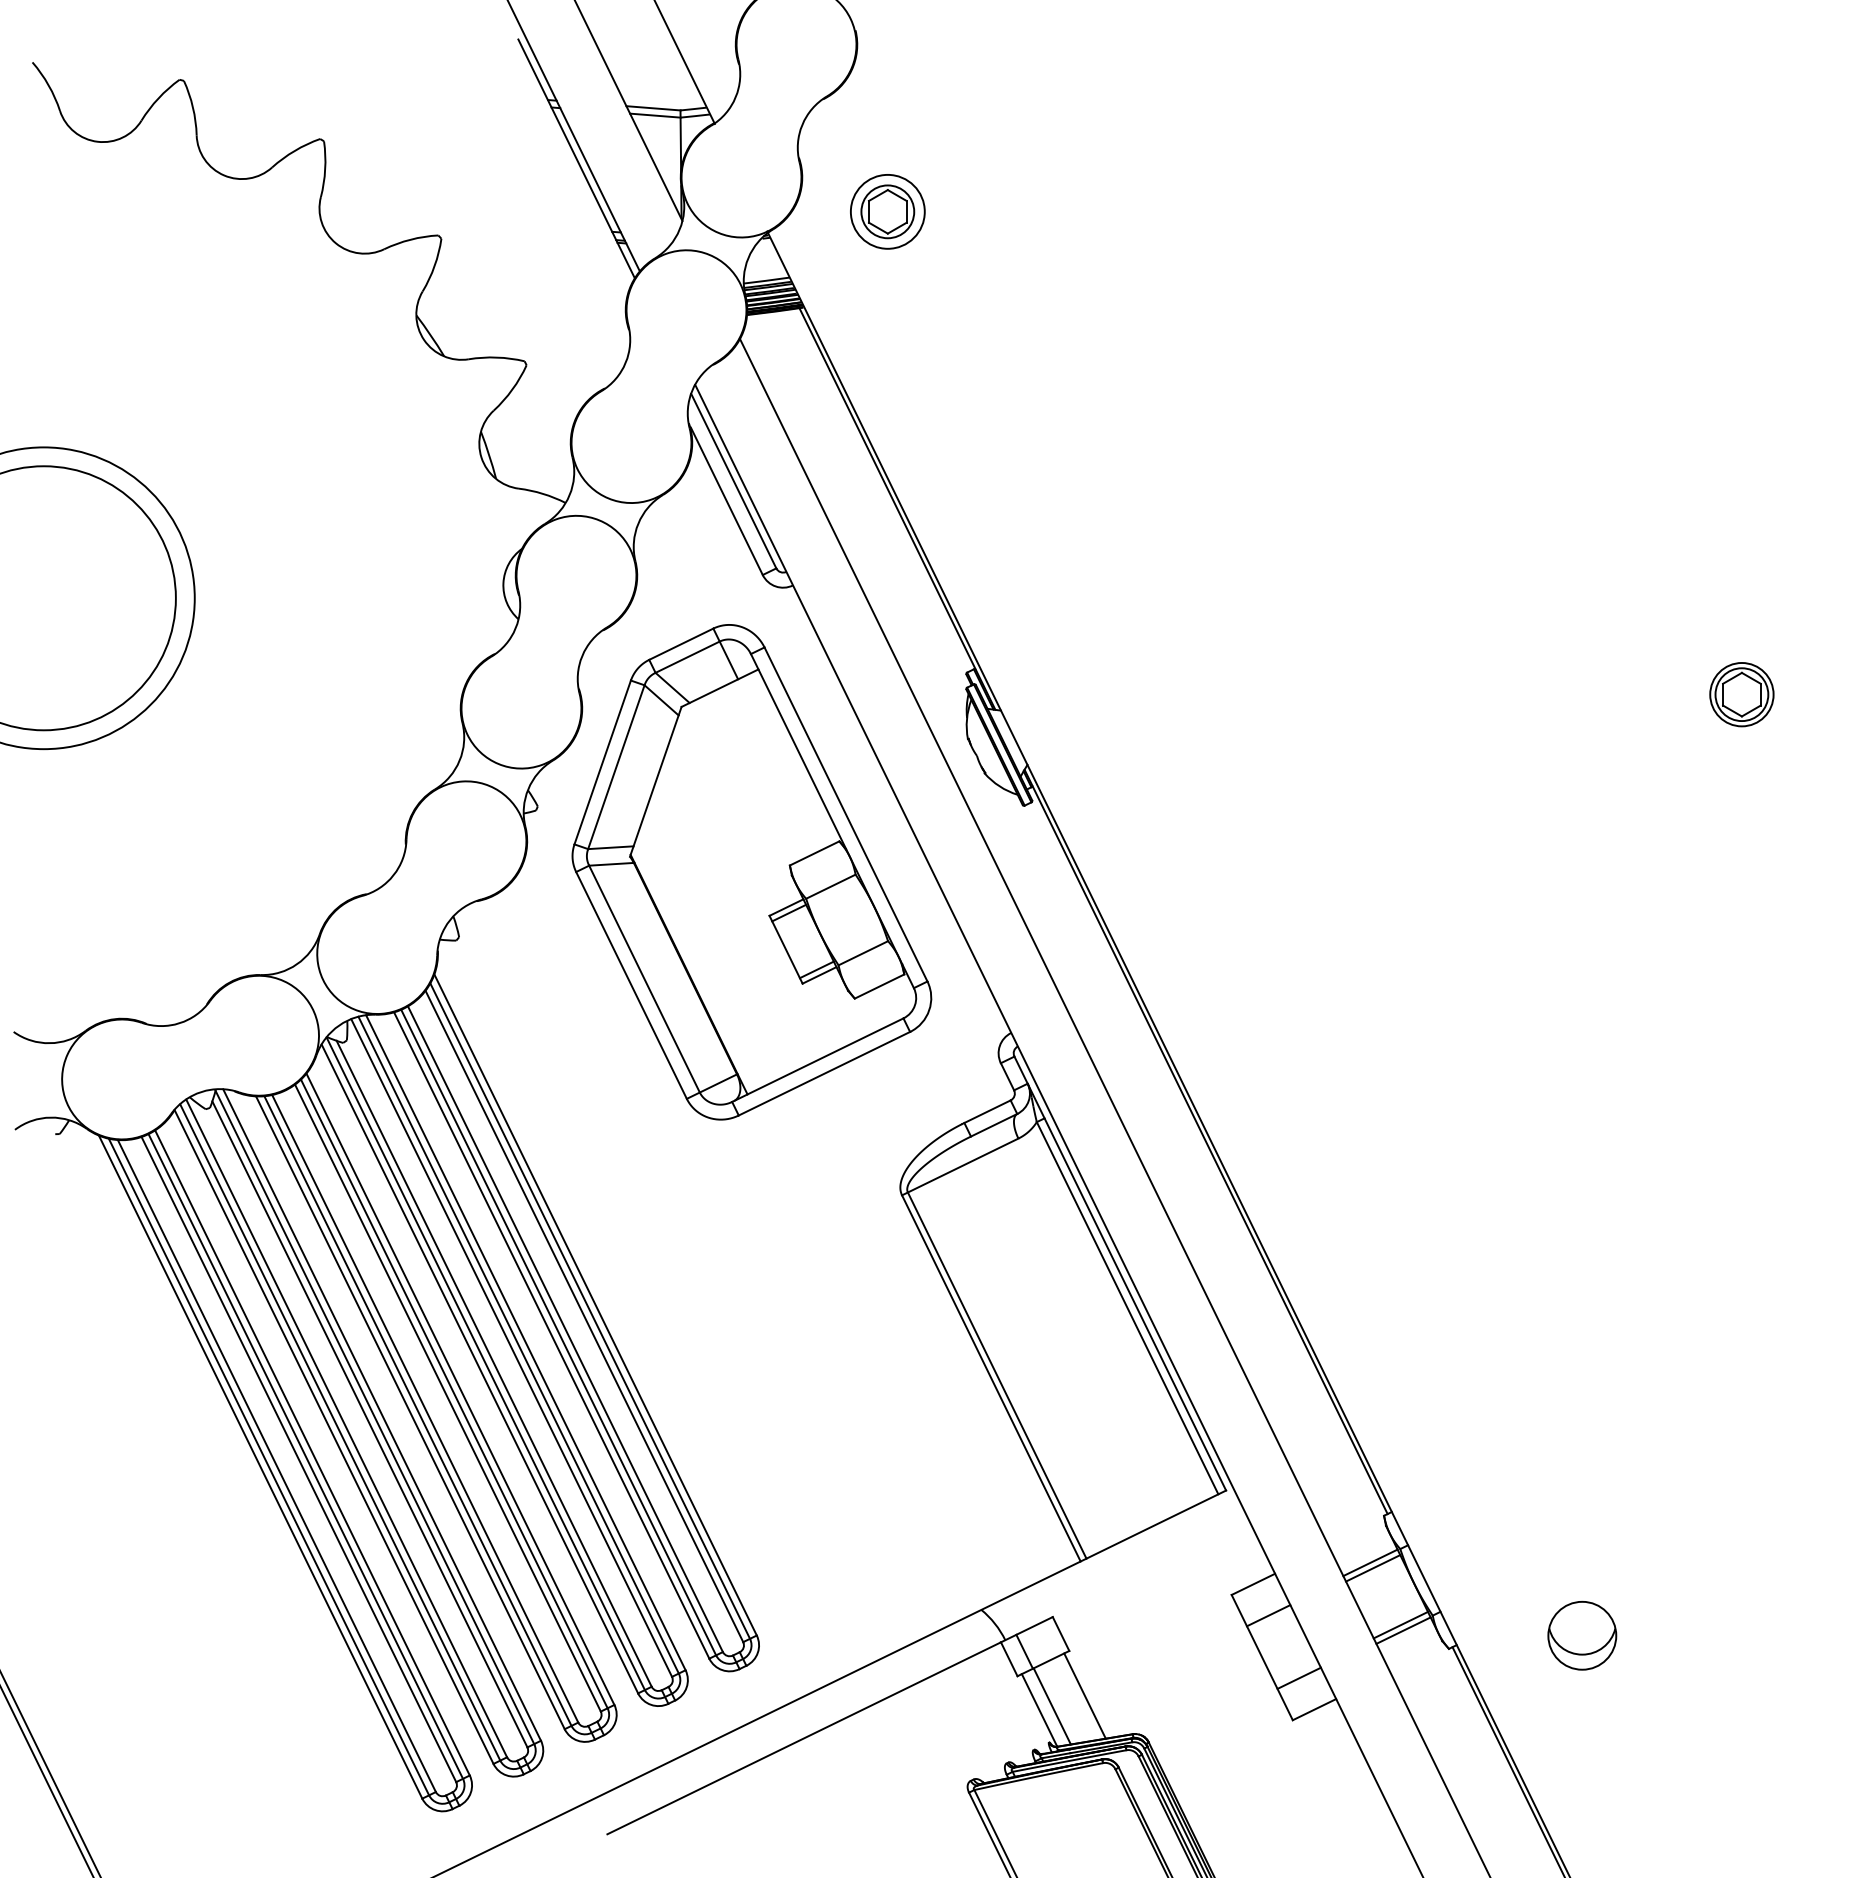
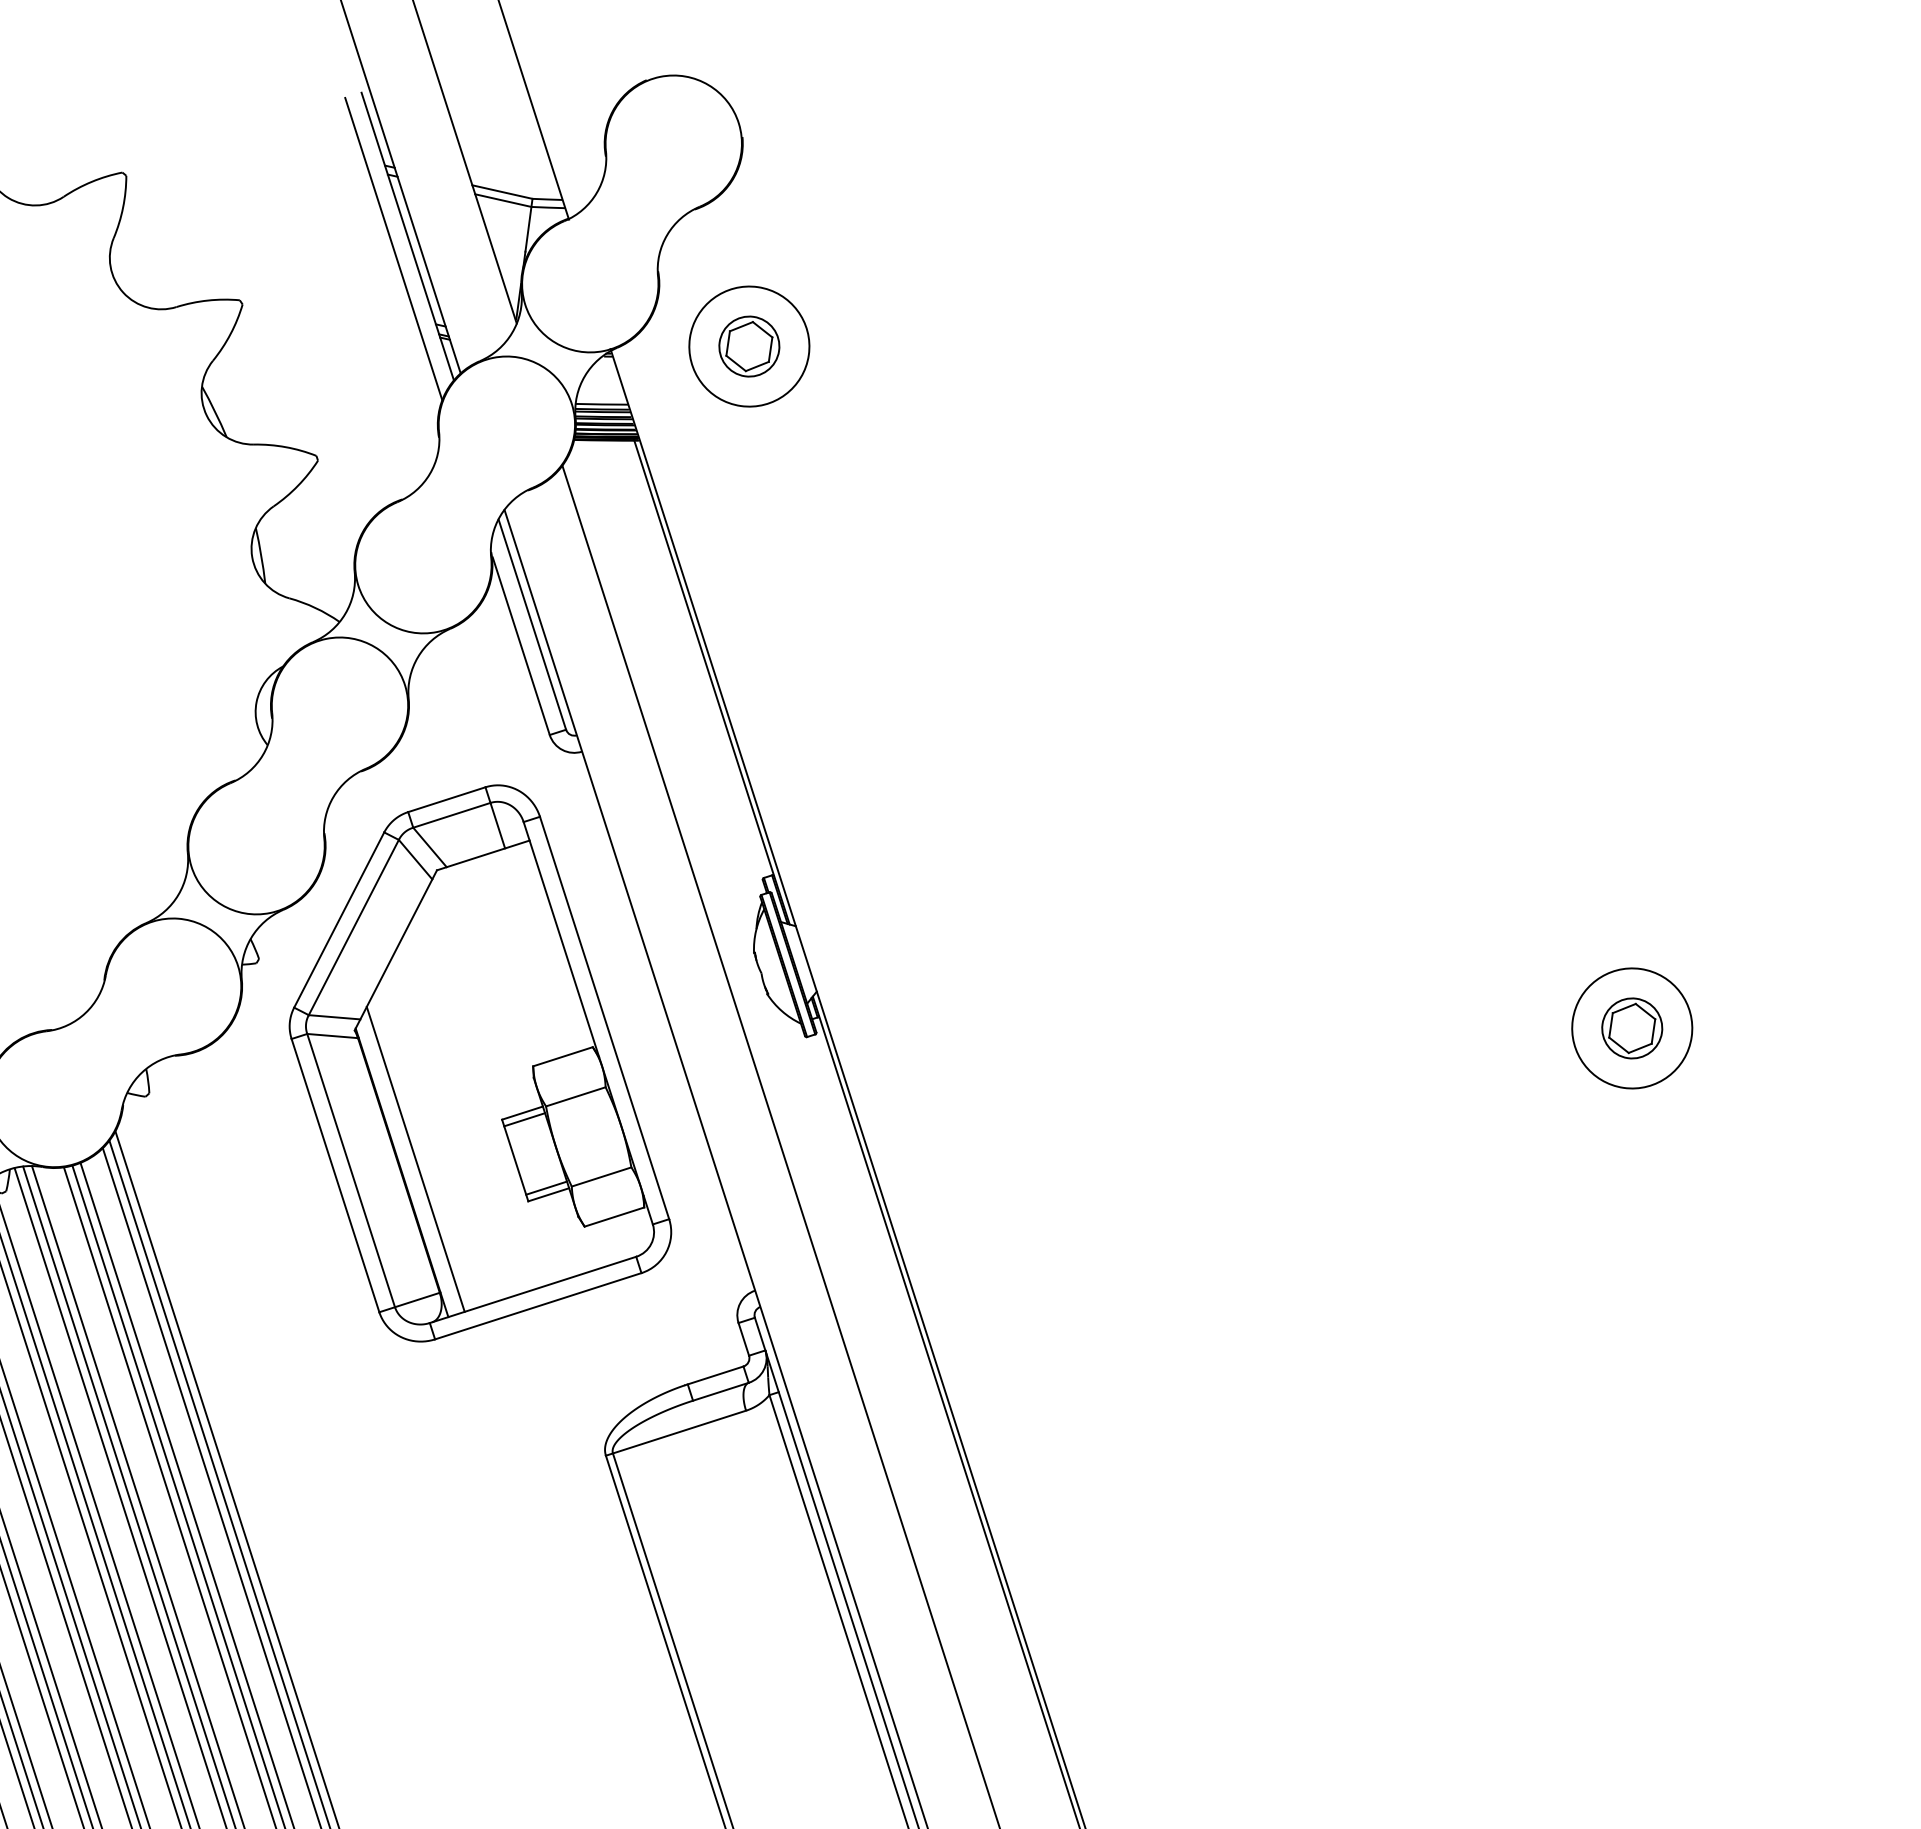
line: (565, 171) -> (393, 248), added
circle: (887, 211) -> (749, 346), size x1.43
circle: (1741, 694) -> (1631, 1028), size x1.67
line: (699, 960) -> (416, 1158), added

